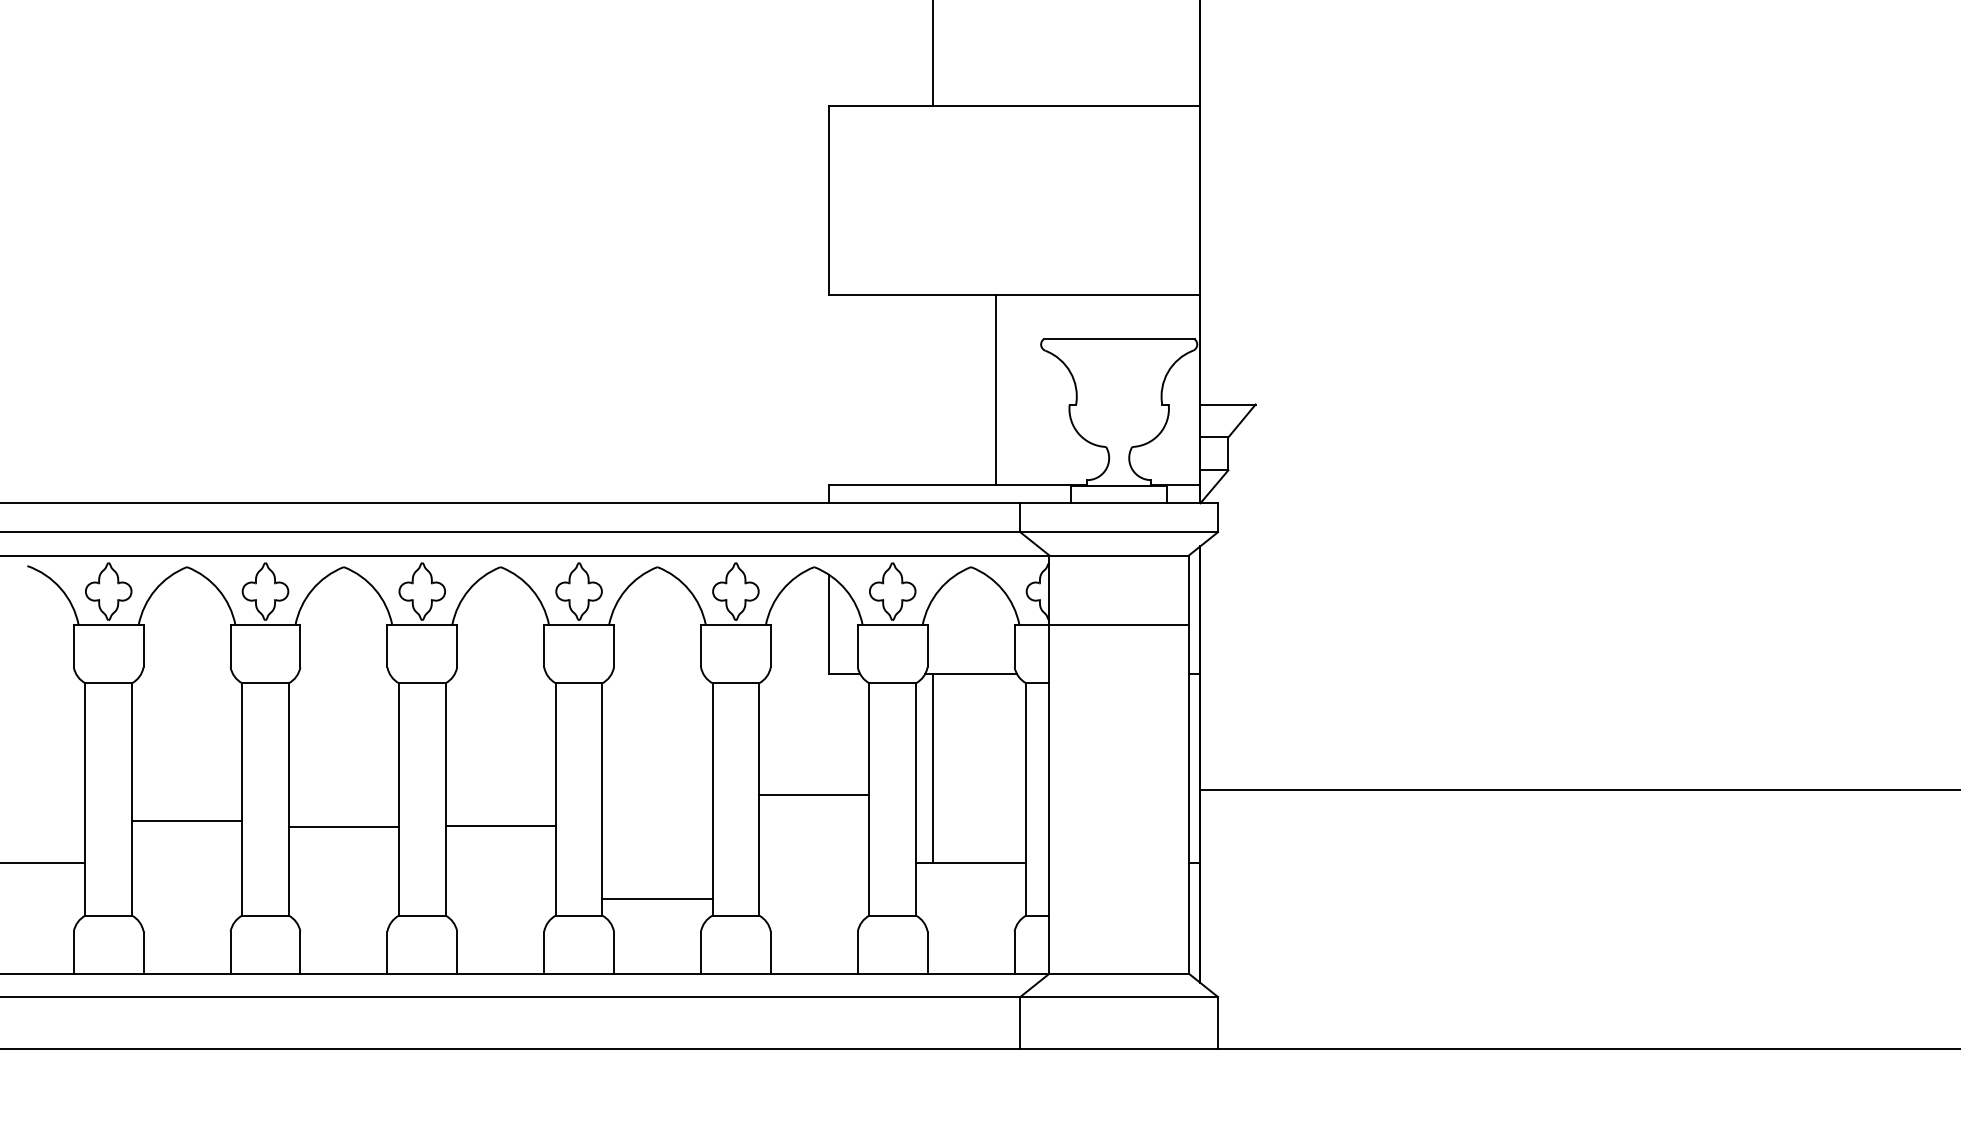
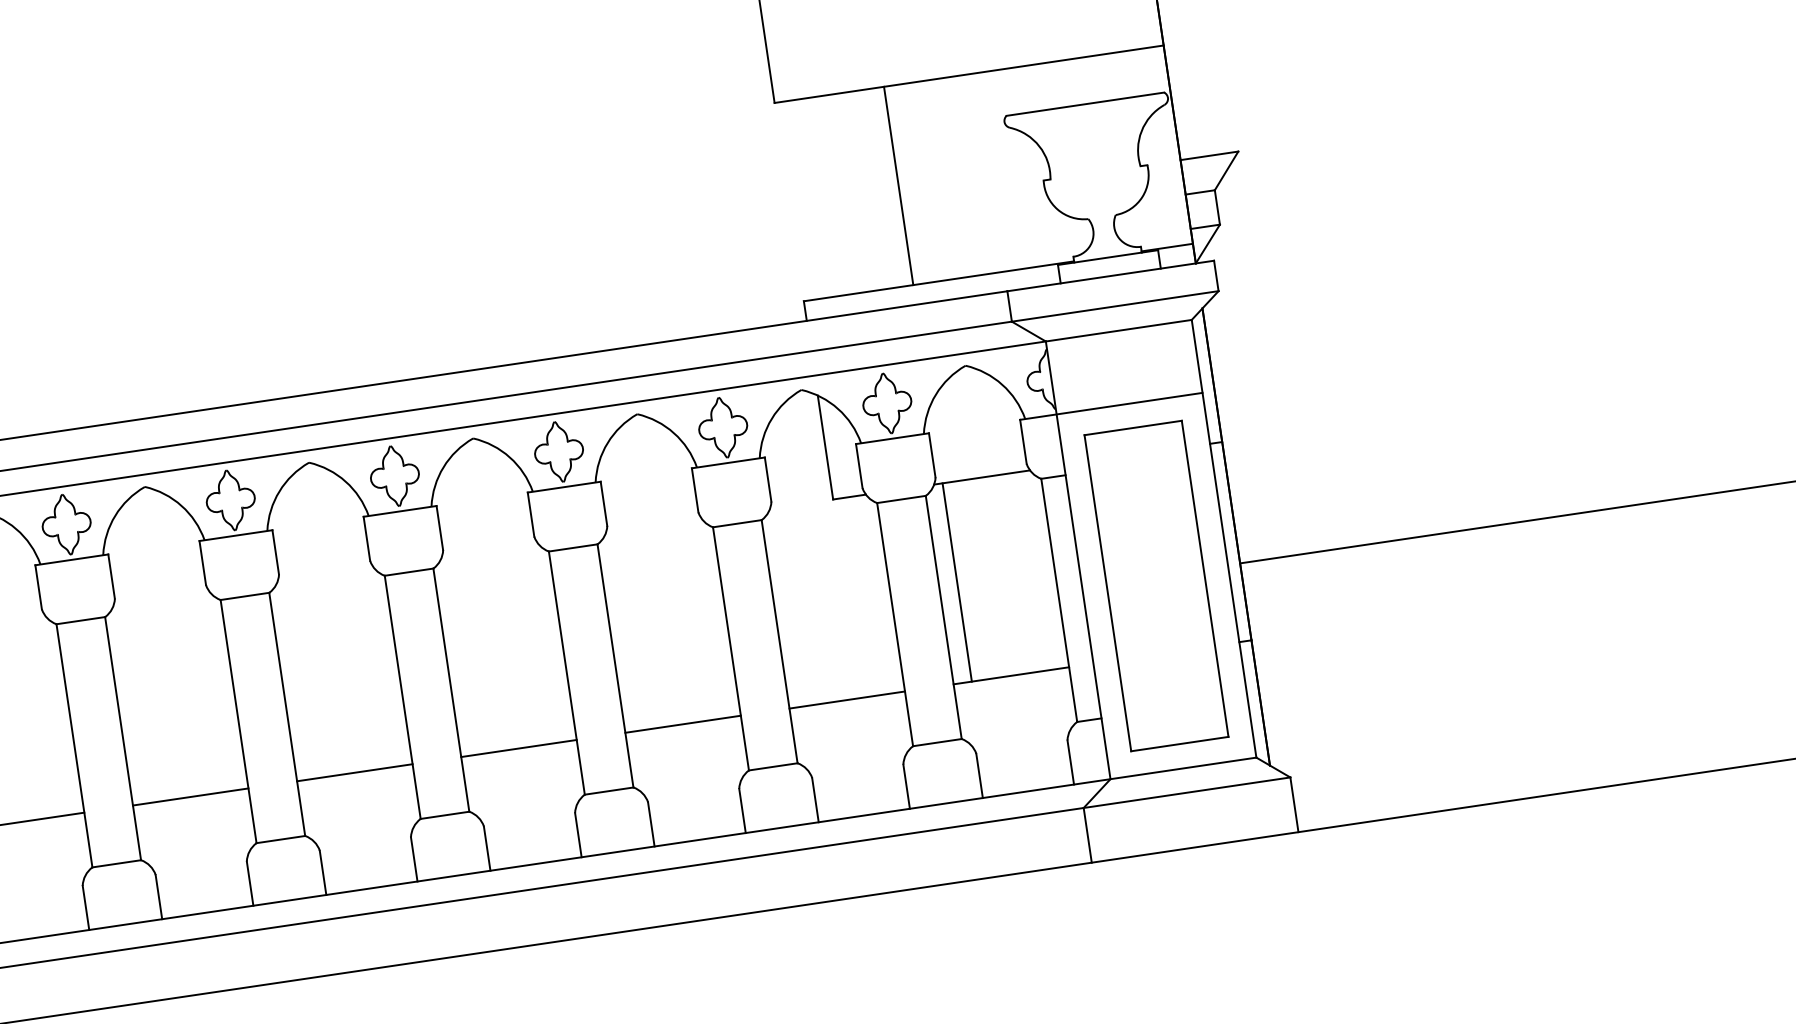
line: (996, 389) -> (898, 185), moved
line: (814, 795) -> (847, 700), moved
part: (1119, 798) -> (1156, 584), added
line: (186, 821) -> (190, 797), moved
line: (500, 826) -> (518, 748), moved
line: (343, 827) -> (354, 772), moved
line: (657, 899) -> (683, 724), moved

